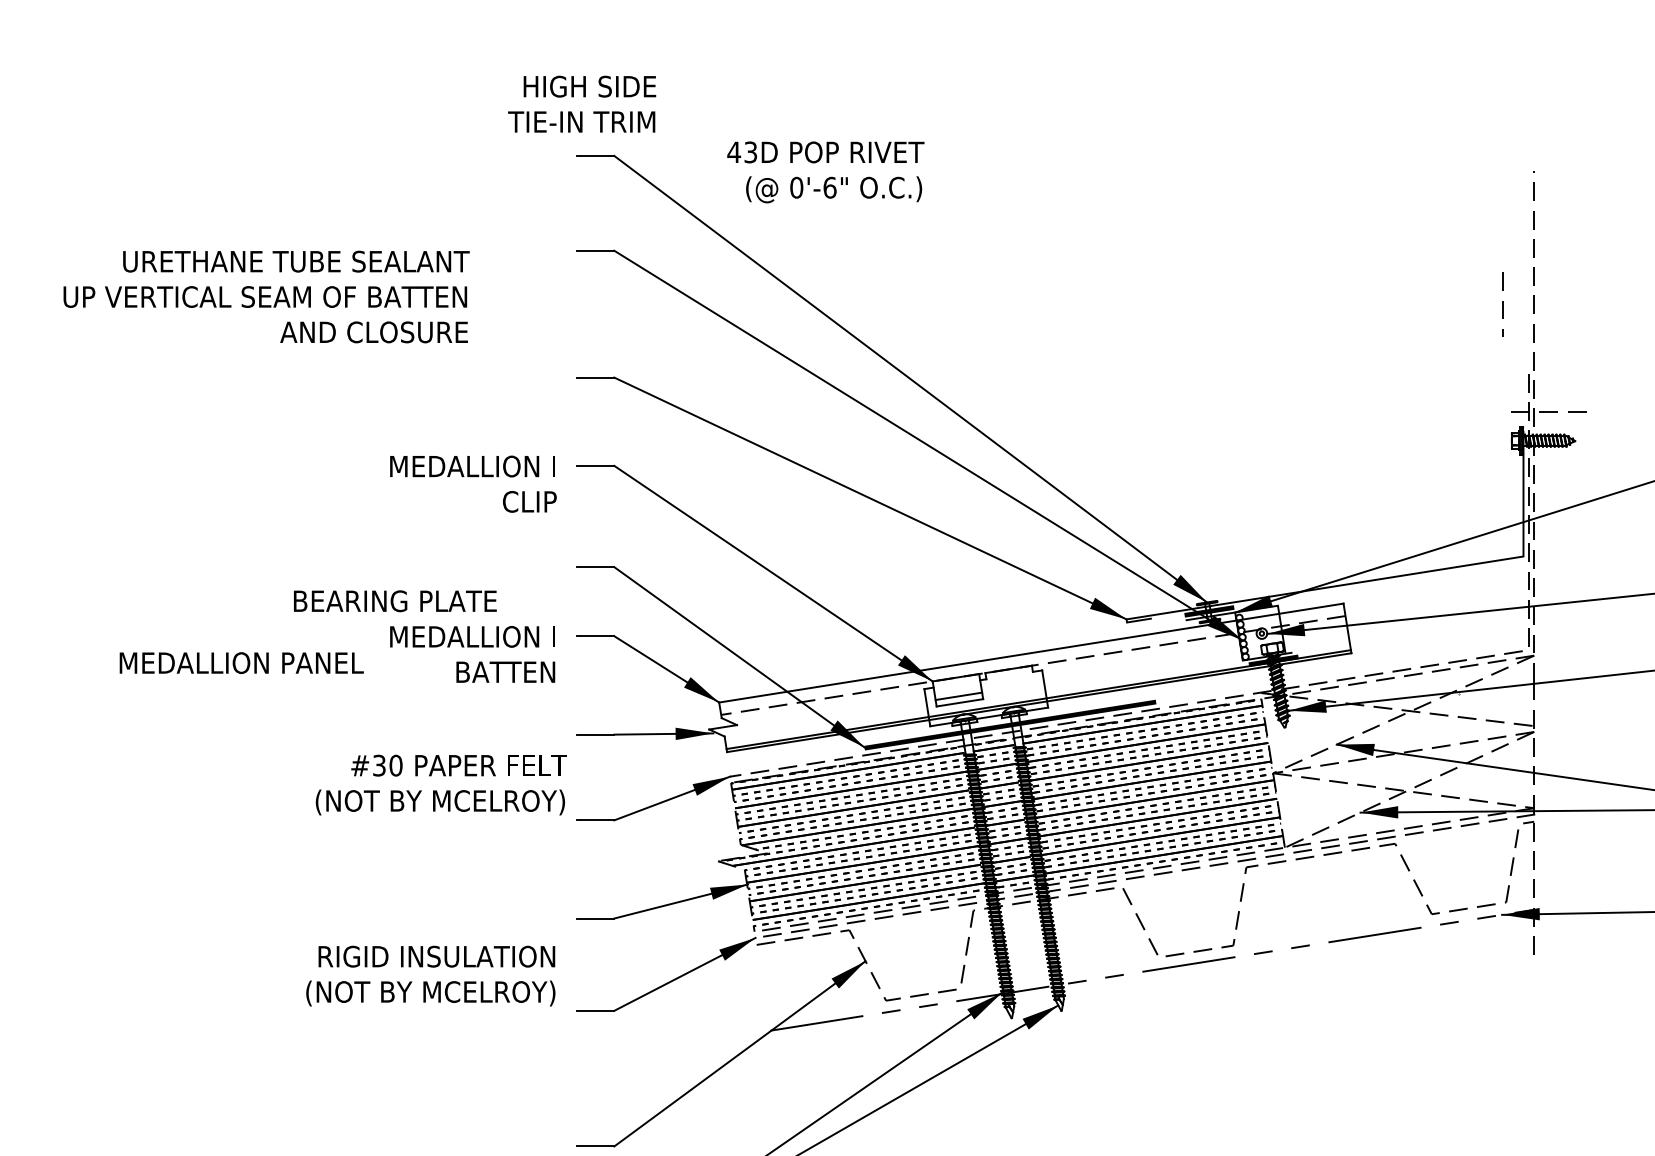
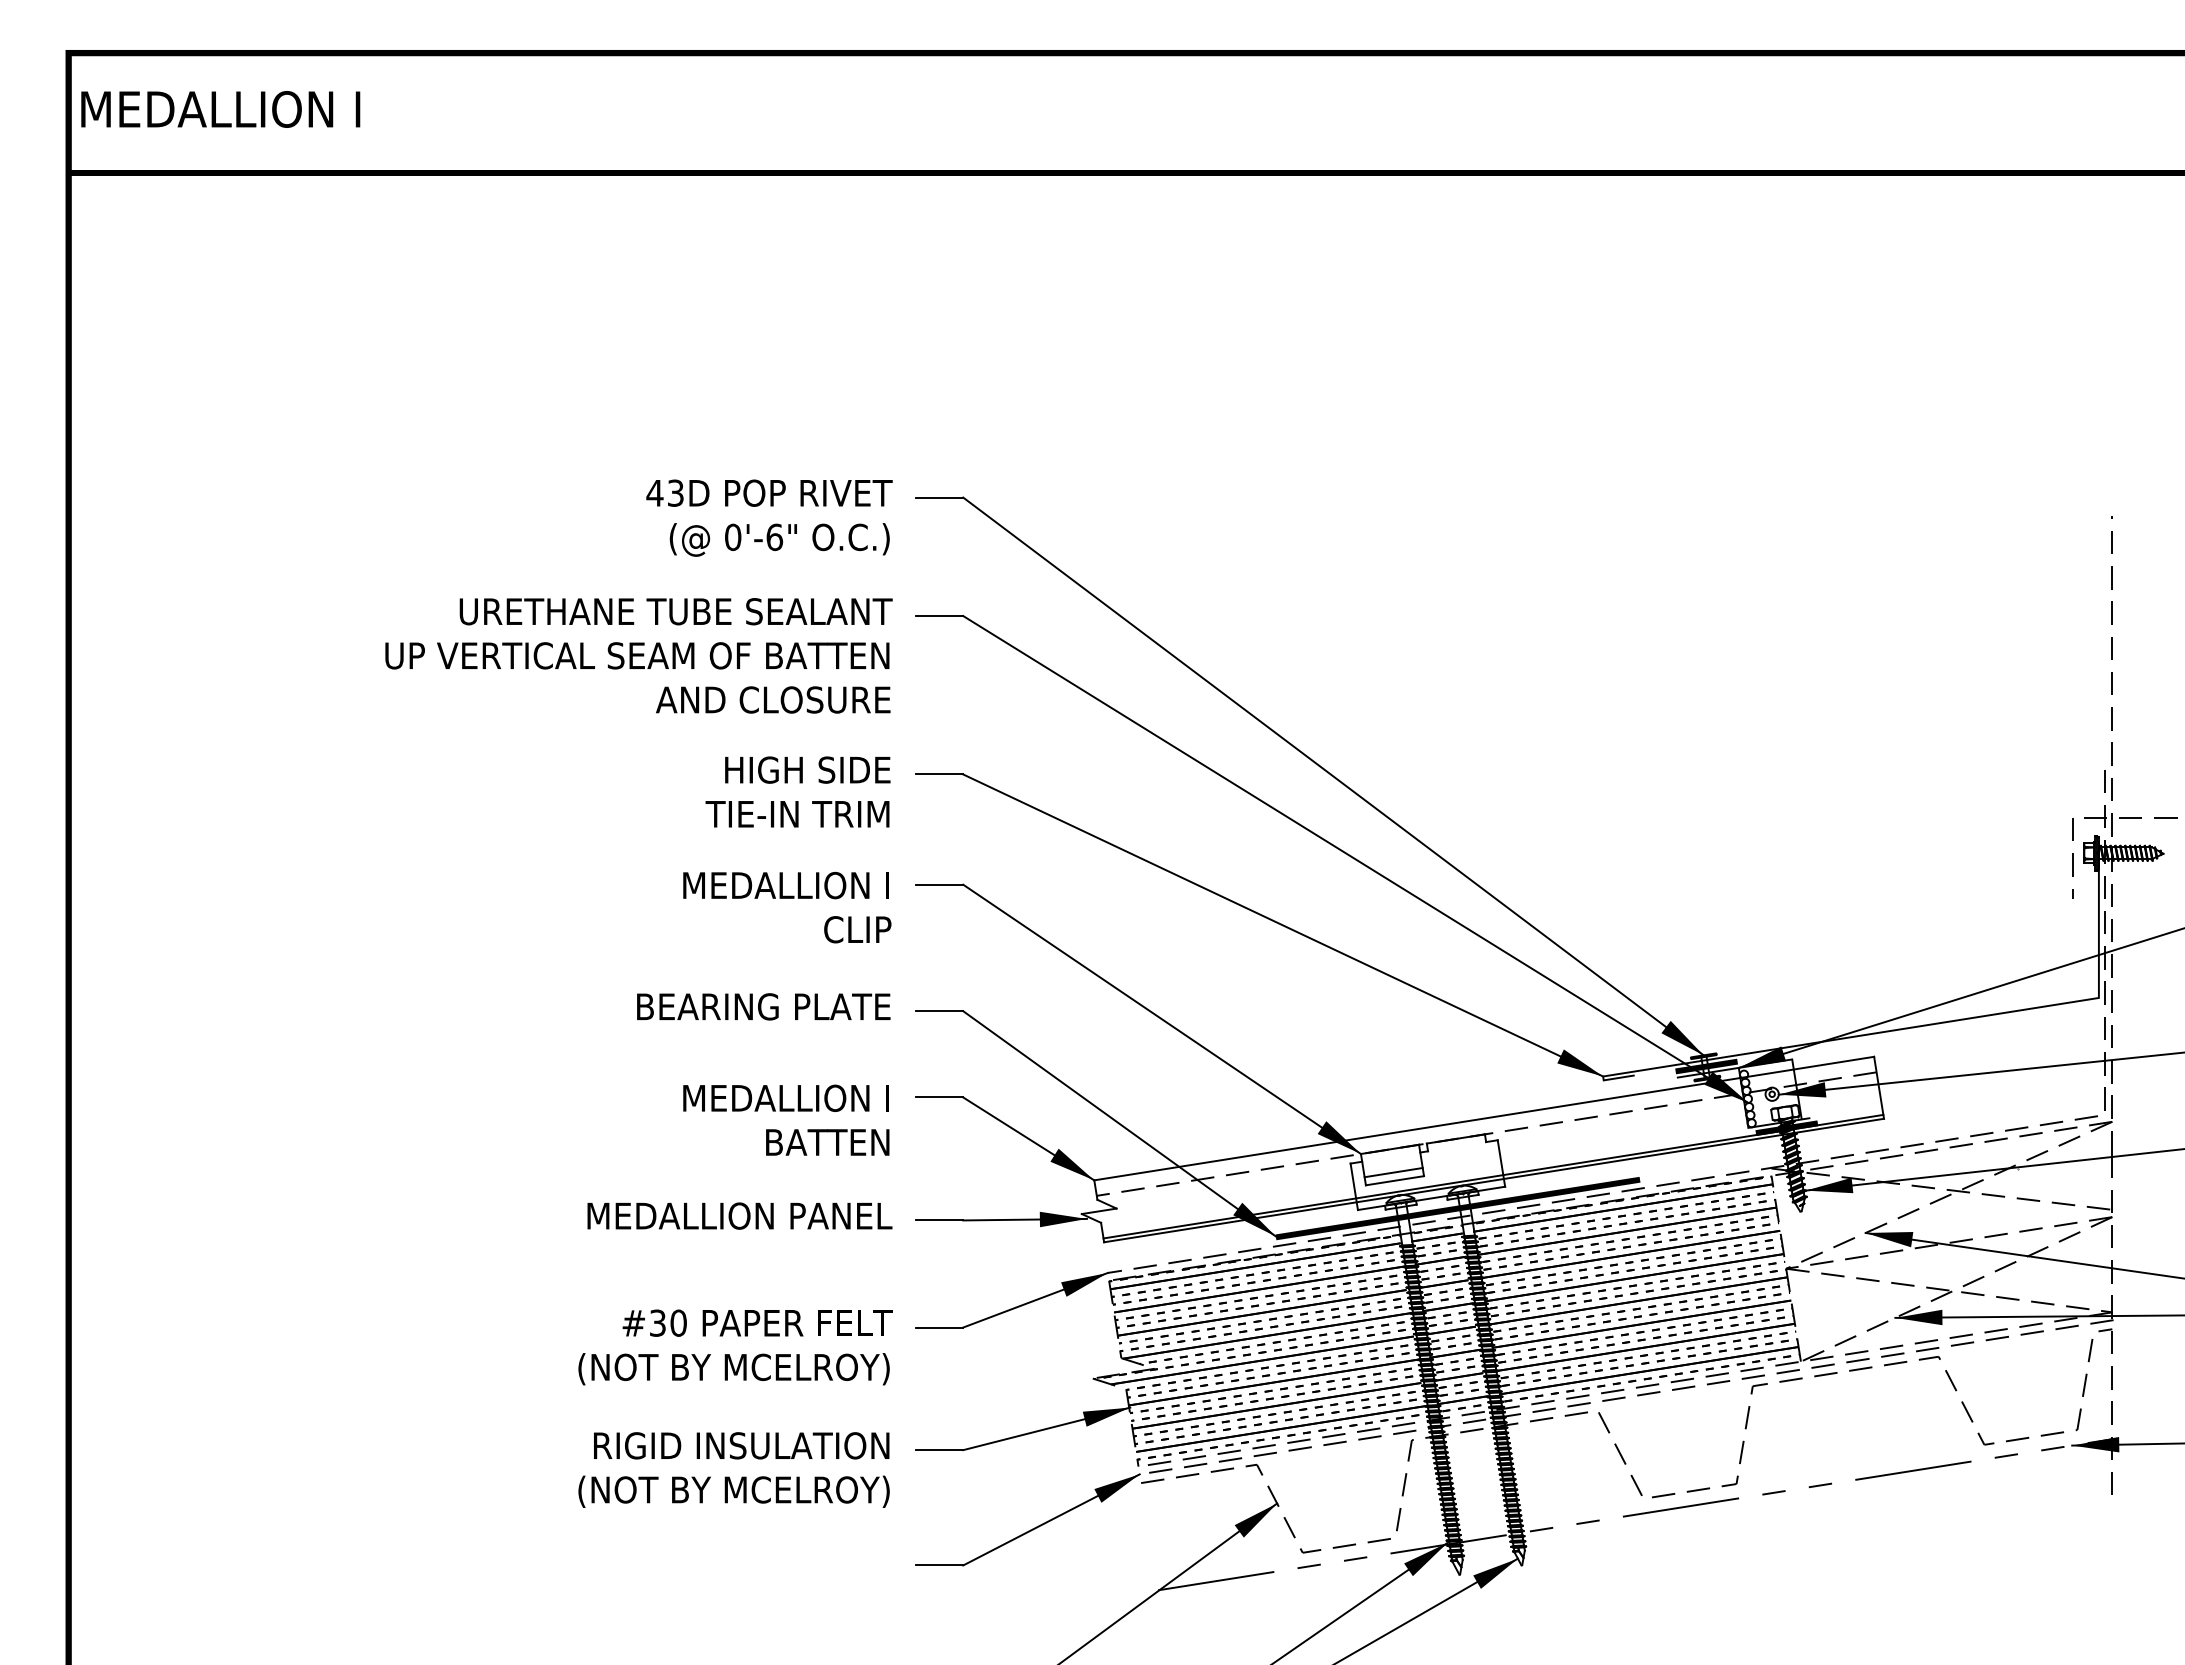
text: (581, 103) -> (797, 791), moved
text: (825, 171) -> (769, 517), moved
text: (266, 296) -> (638, 655), moved
line: (1502, 304) -> (2072, 858), moved
text: (395, 600) -> (763, 1006), moved
text: (241, 662) -> (739, 1215), moved
text: (441, 785) -> (735, 1347), moved
text: (430, 975) -> (733, 1469), moved

